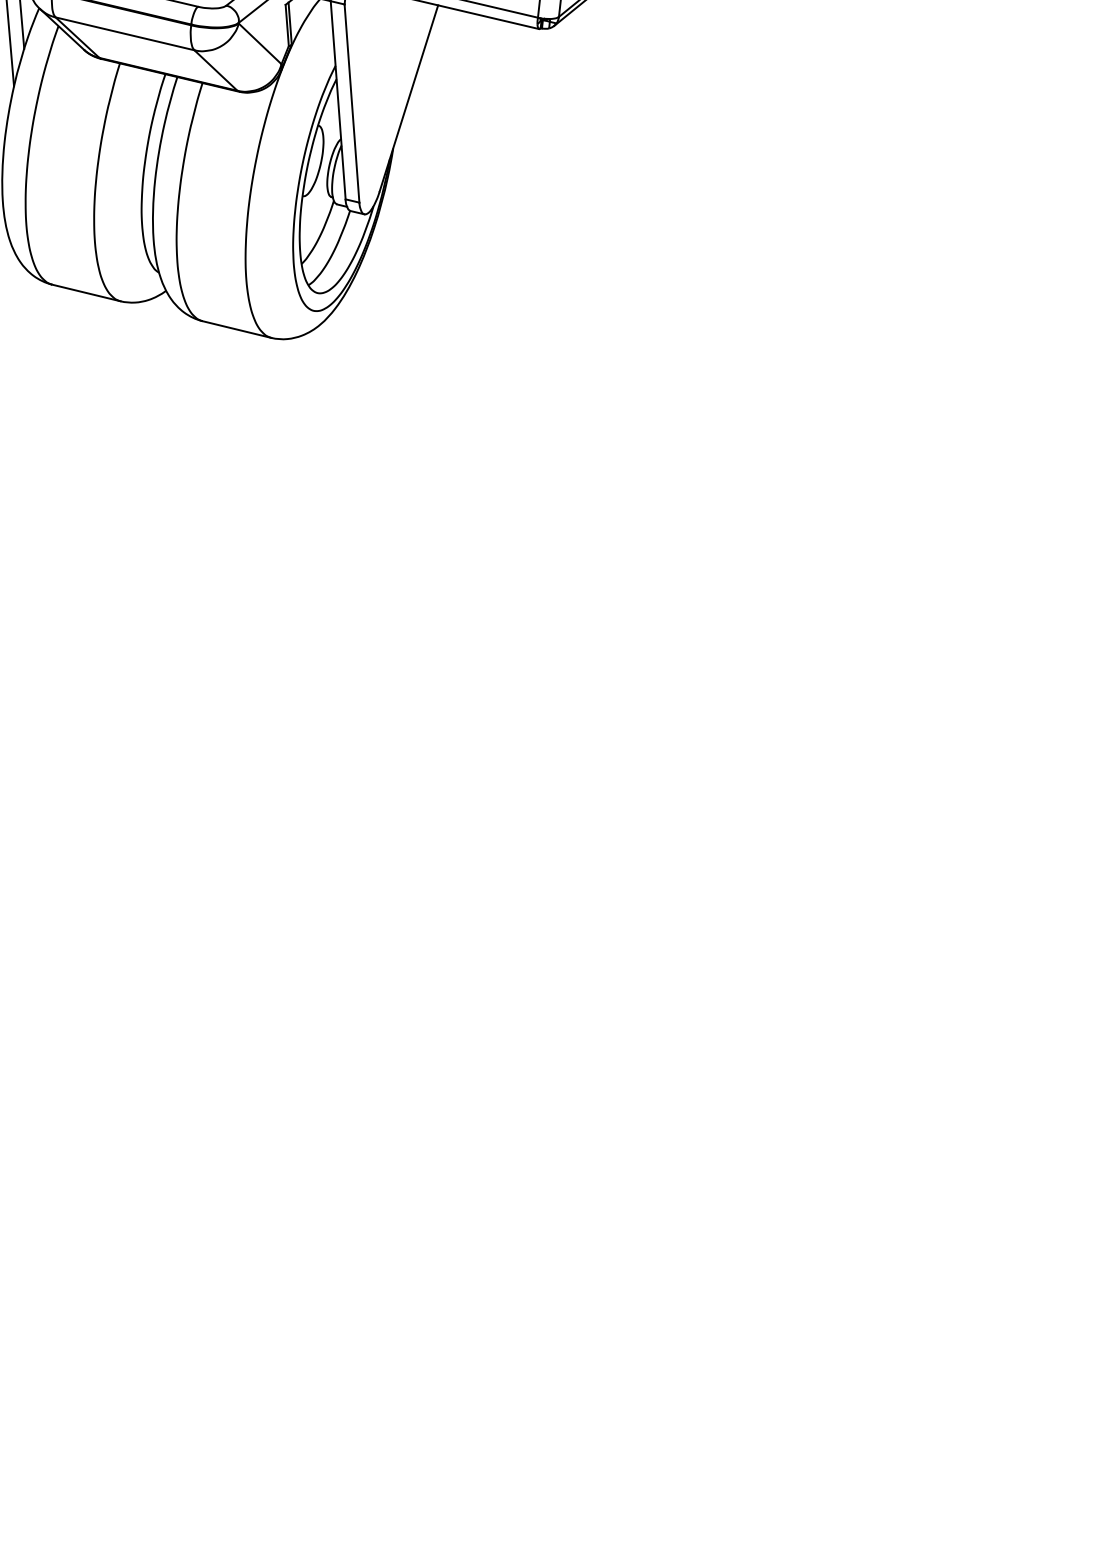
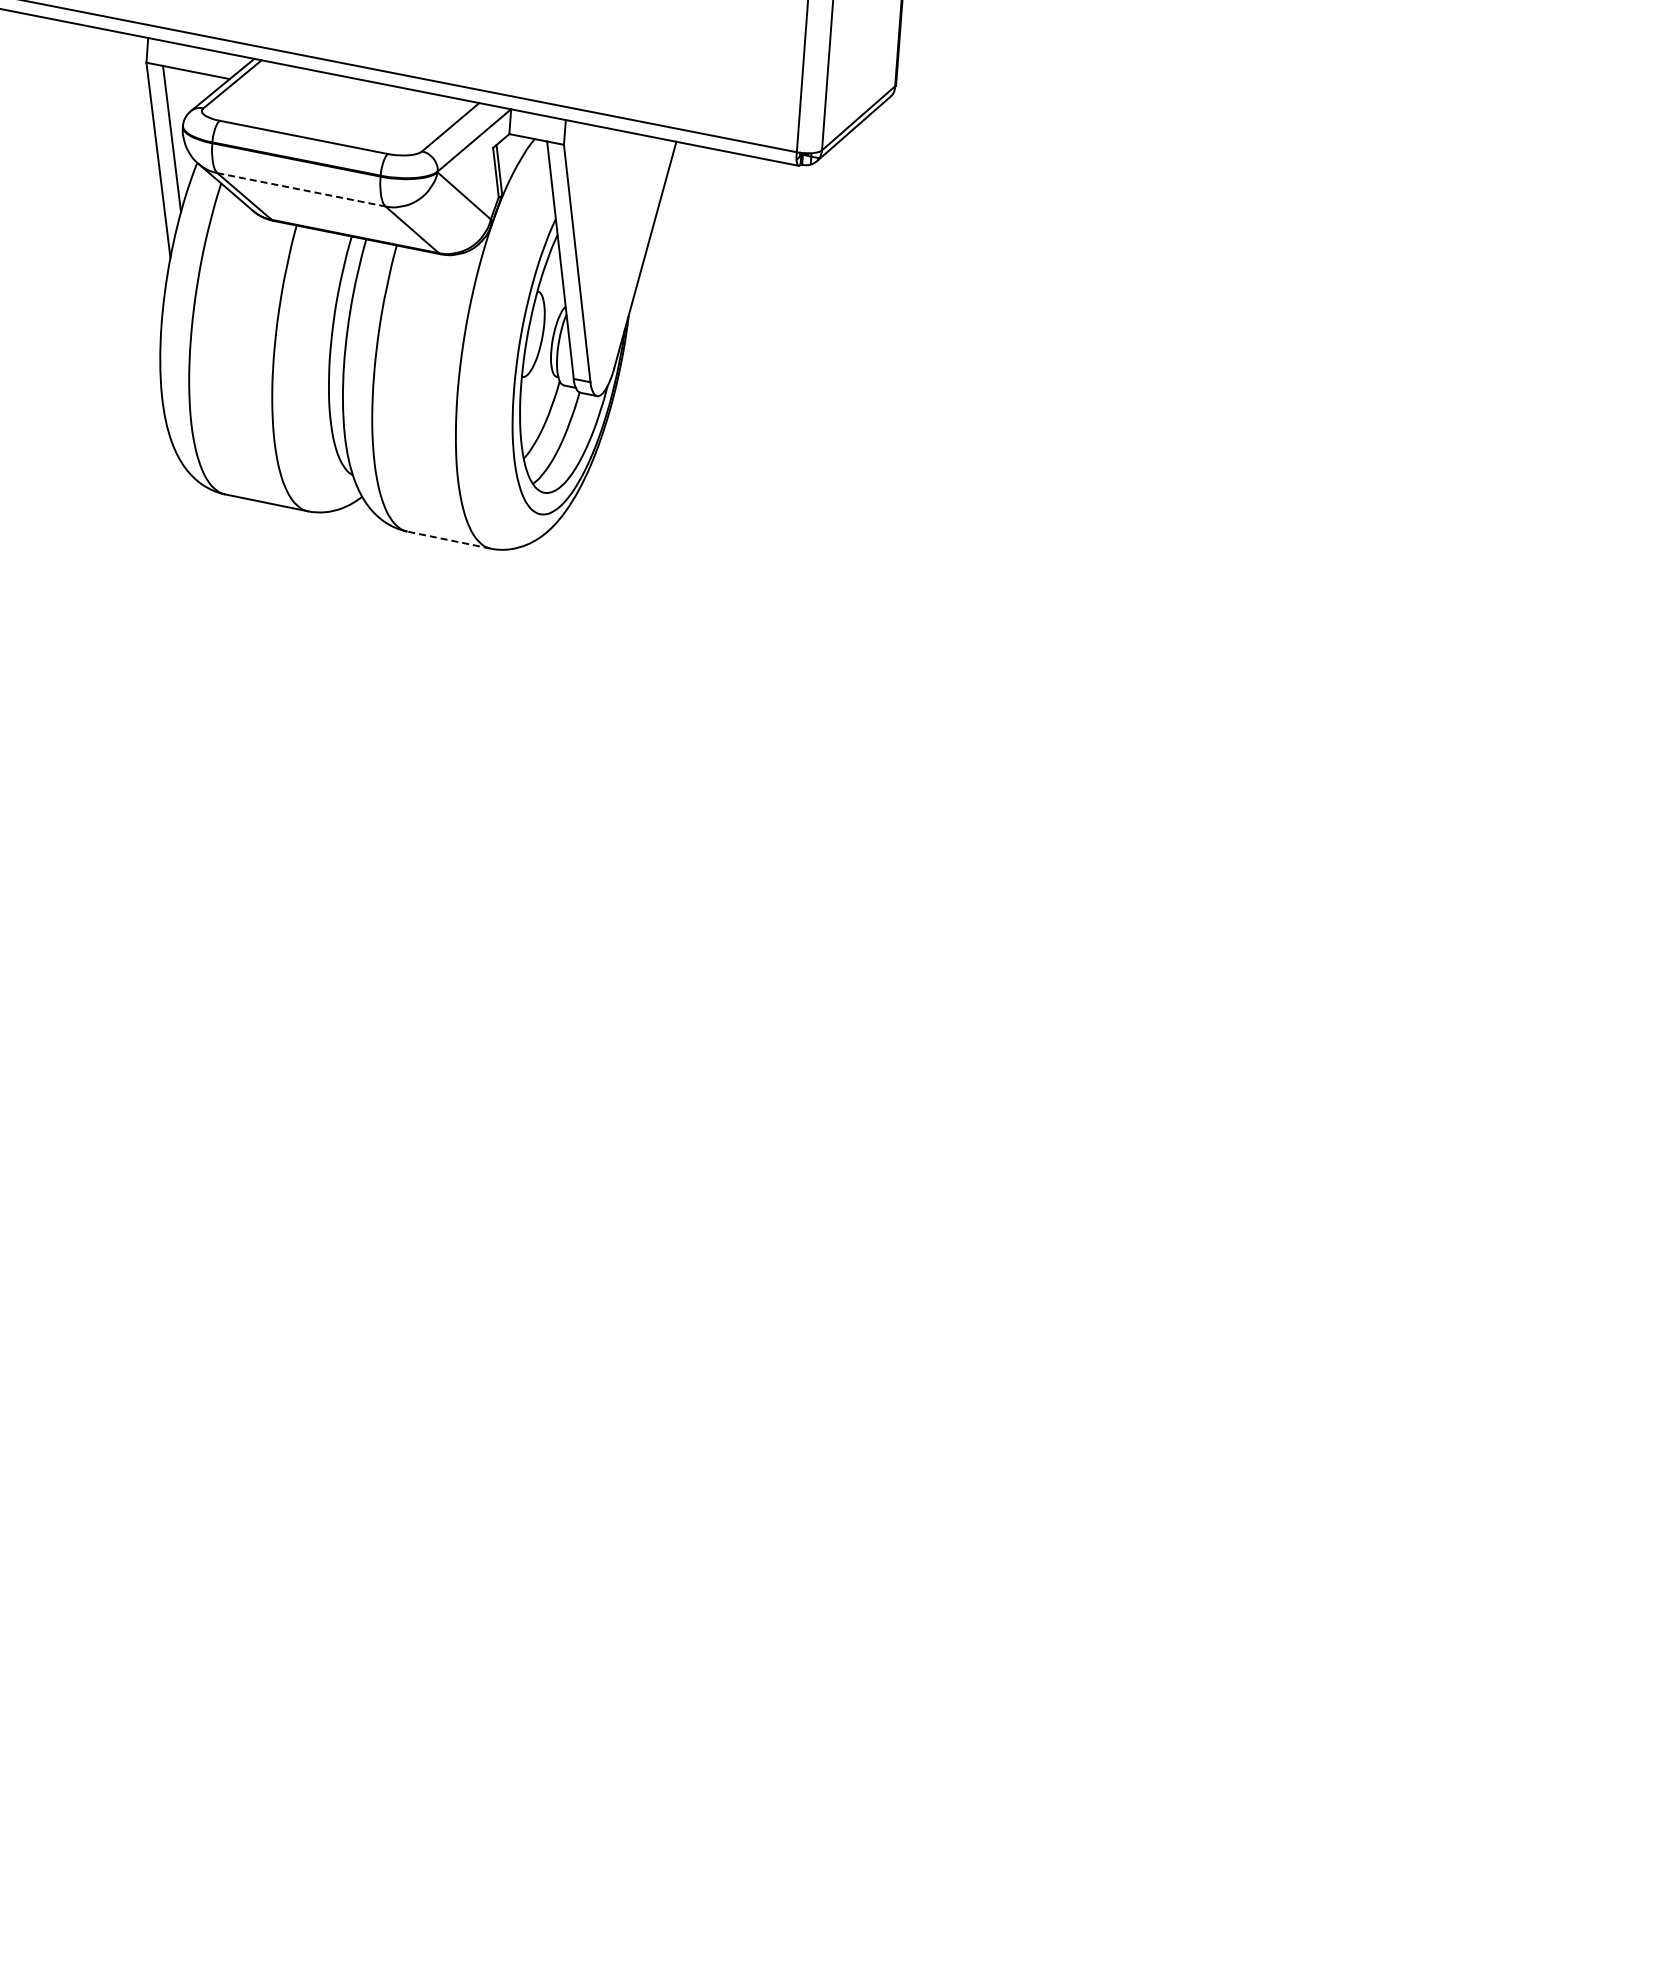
line: (125, 33) -> (301, 189), solid -> dashed
line: (236, 329) -> (448, 540), solid -> dashed

